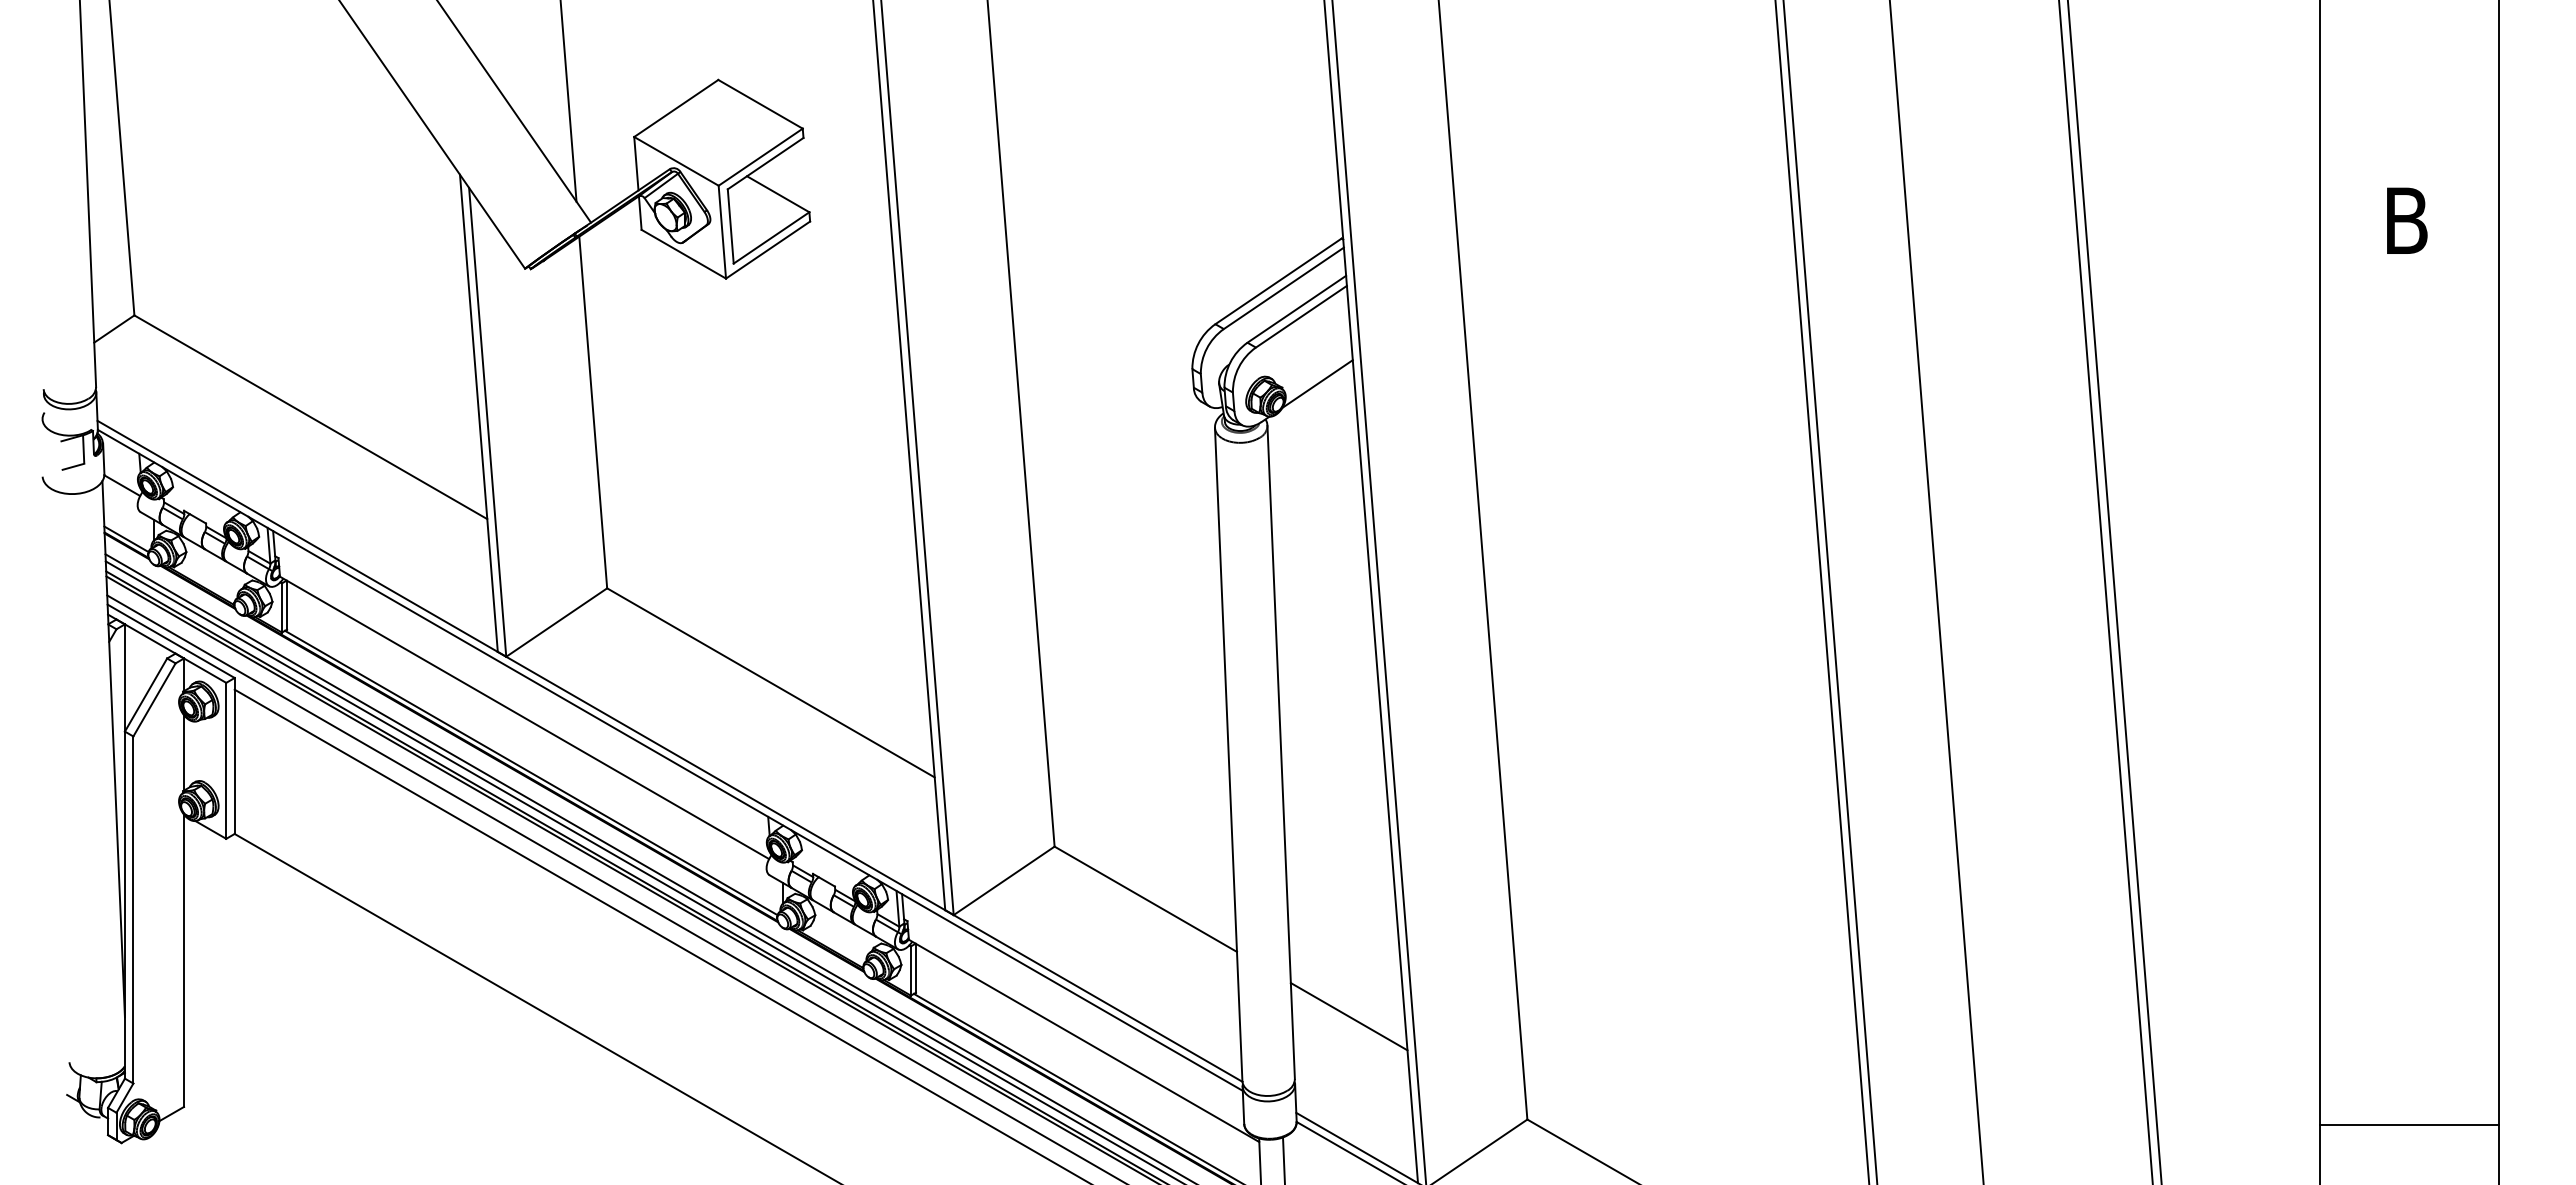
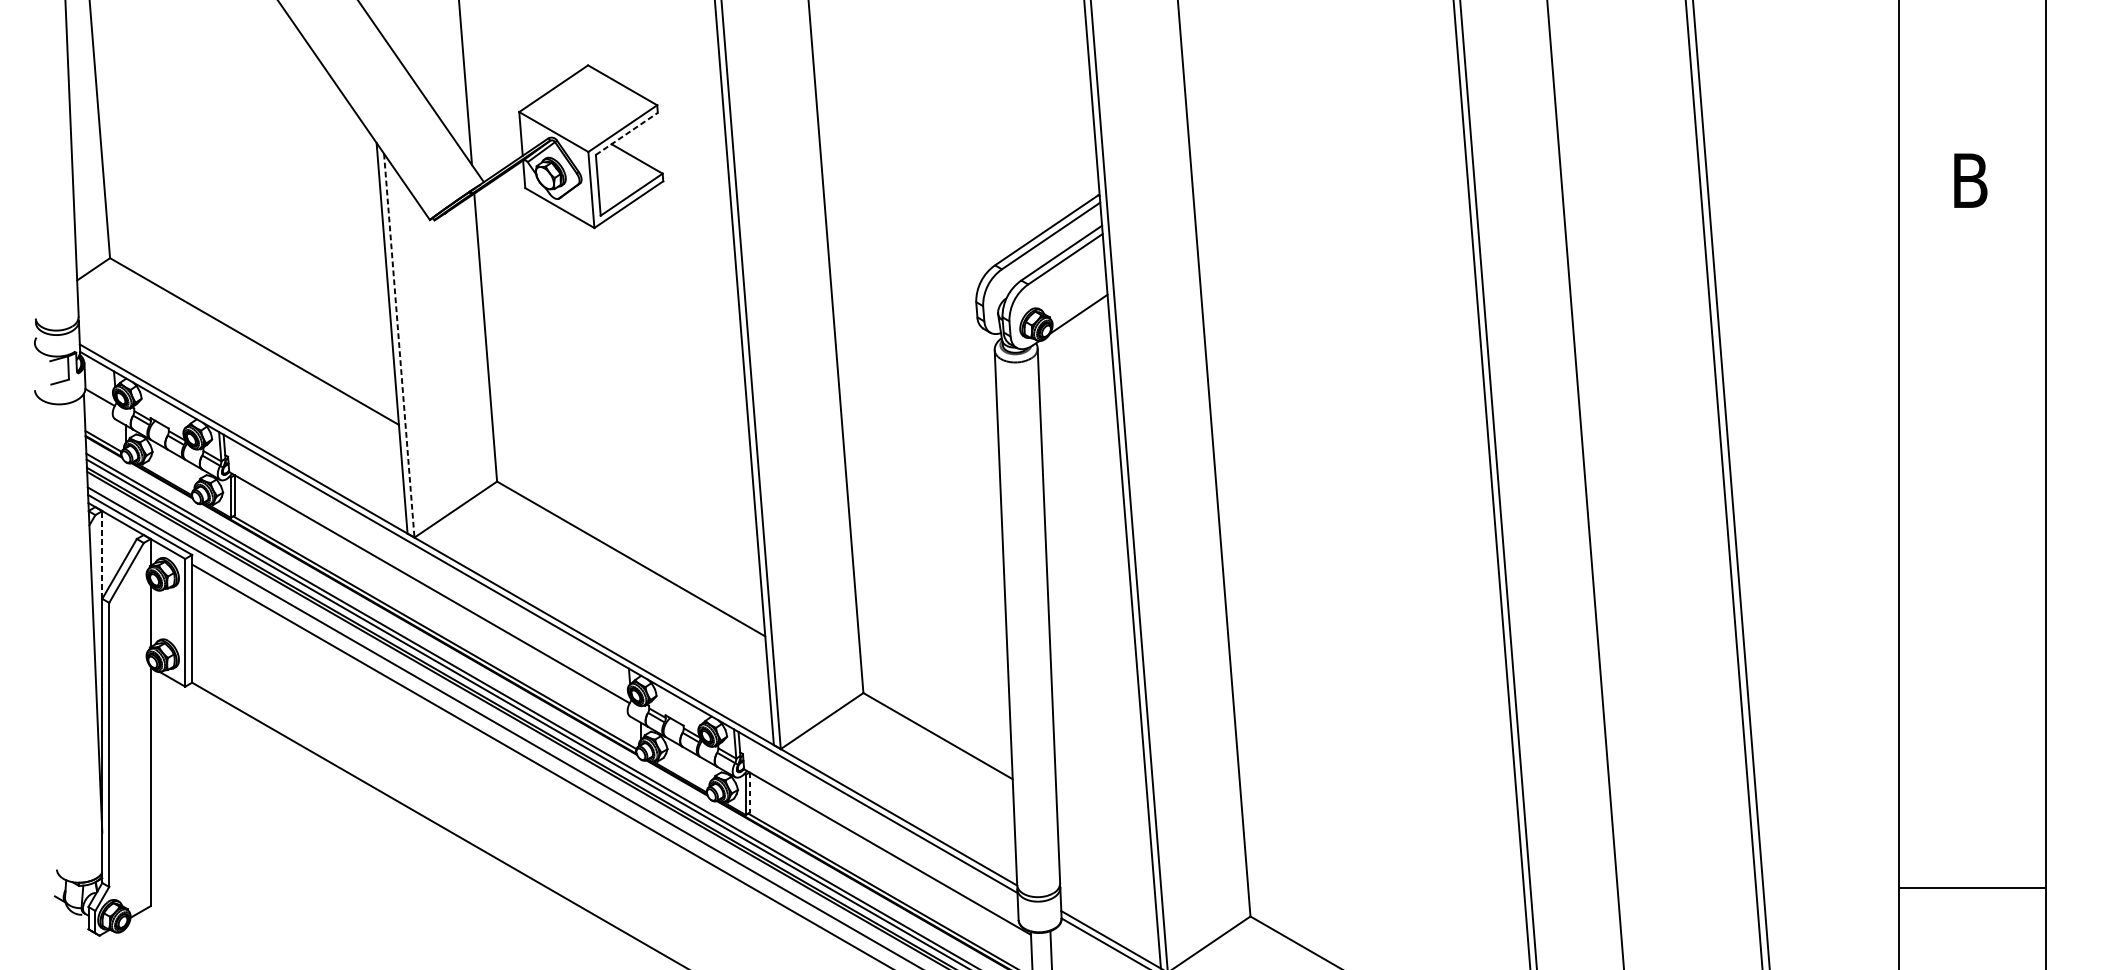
line: (765, 163) -> (626, 133), solid -> dashed
line: (487, 422) -> (399, 345), solid -> dashed
line: (124, 678) -> (101, 555), solid -> dashed
line: (915, 968) -> (749, 792), solid -> dashed
line: (1348, 1016) -> (1104, 832), removed
line: (2408, 1124) -> (1971, 887), moved

